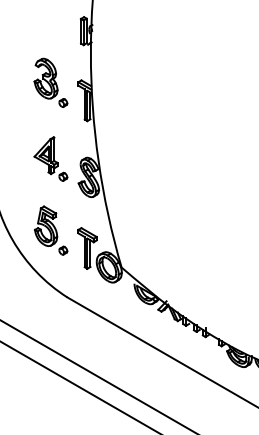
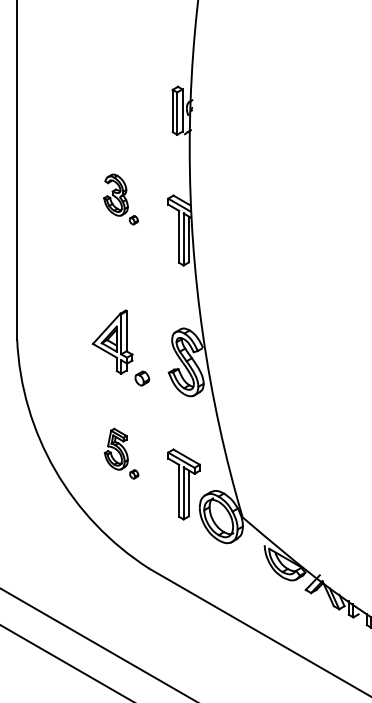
part: (50, 82) -> (120, 199), size x0.6
part: (50, 158) -> (120, 346), moved
part: (51, 230) -> (121, 453), size x0.6

